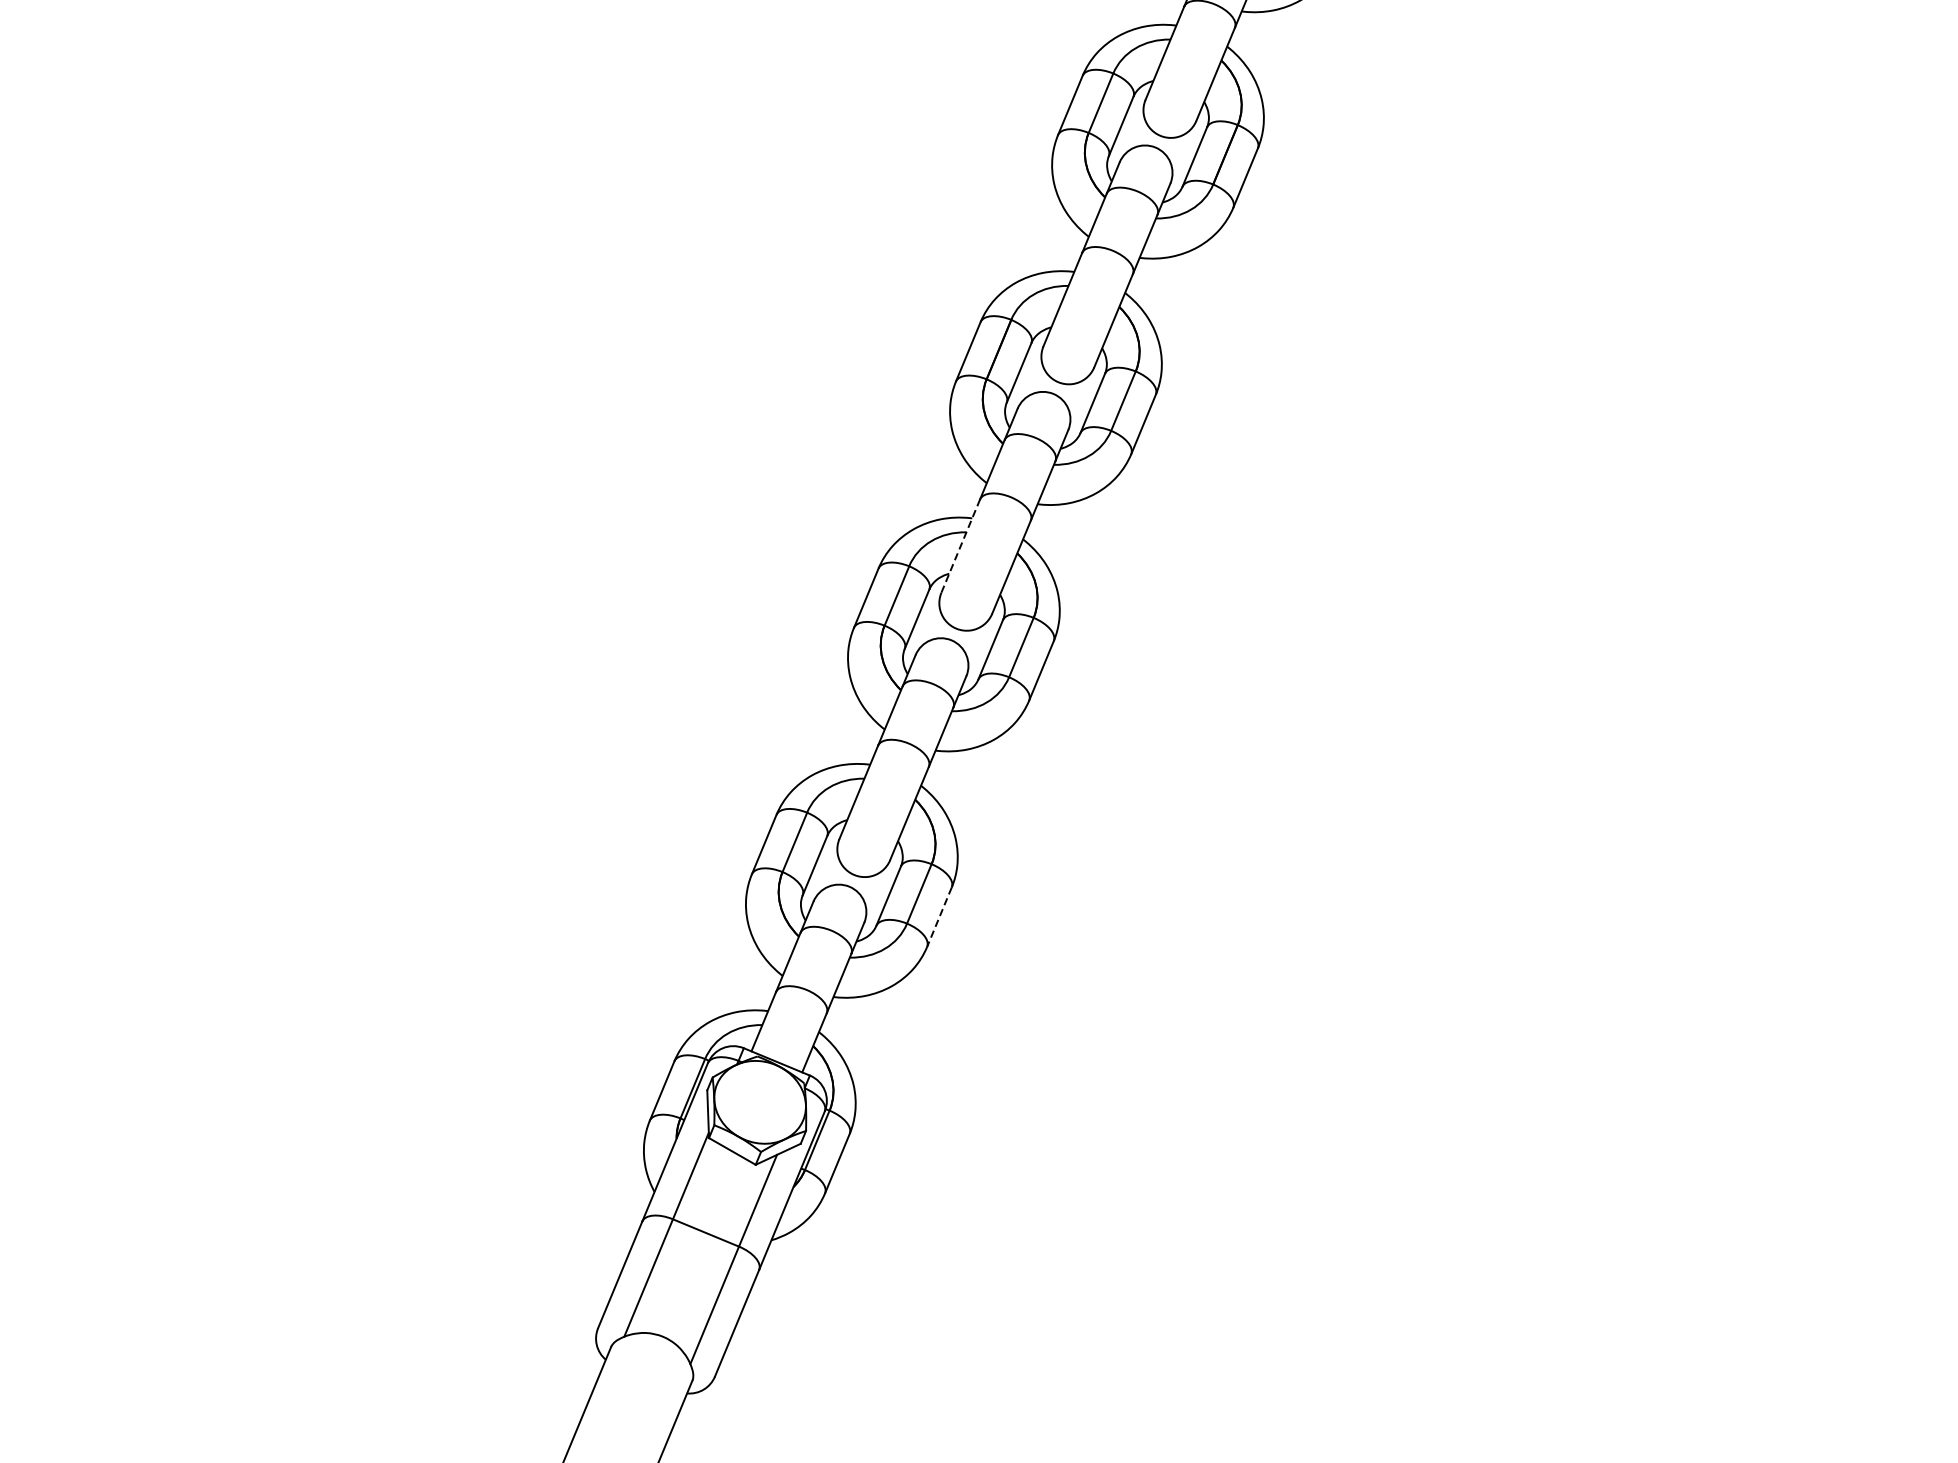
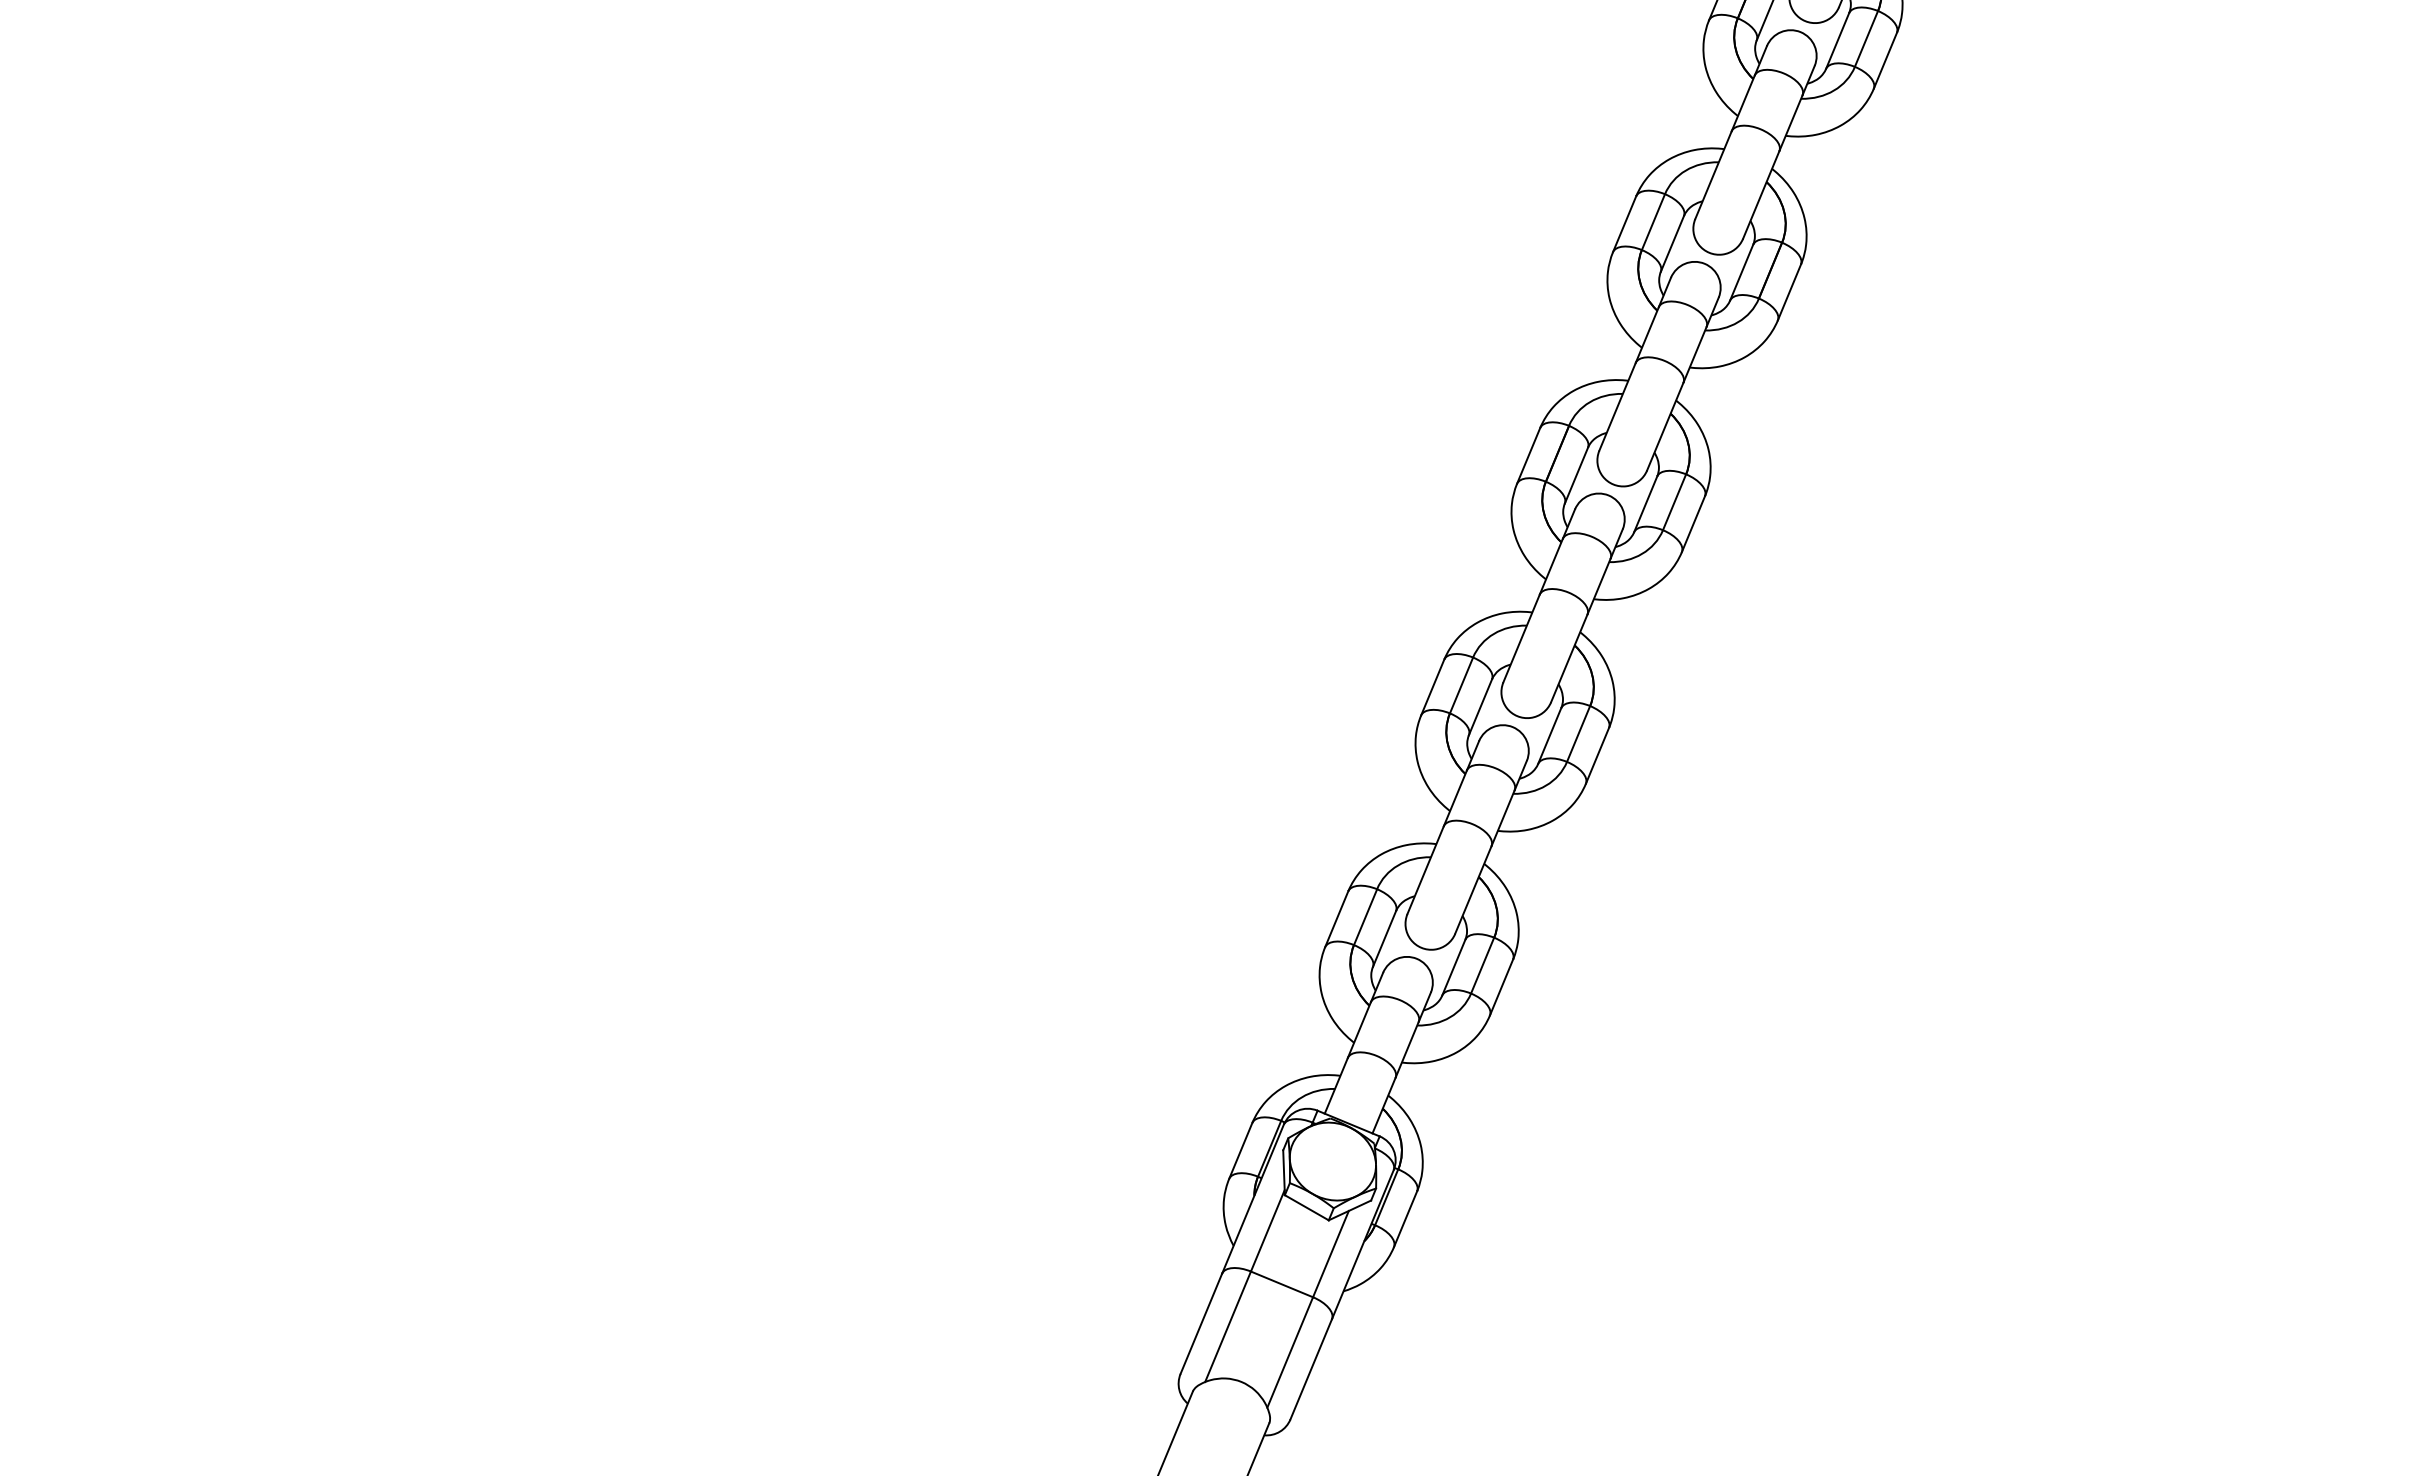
line: (960, 546) -> (1521, 638), dashed -> solid
line: (939, 917) -> (1501, 987), dashed -> solid

